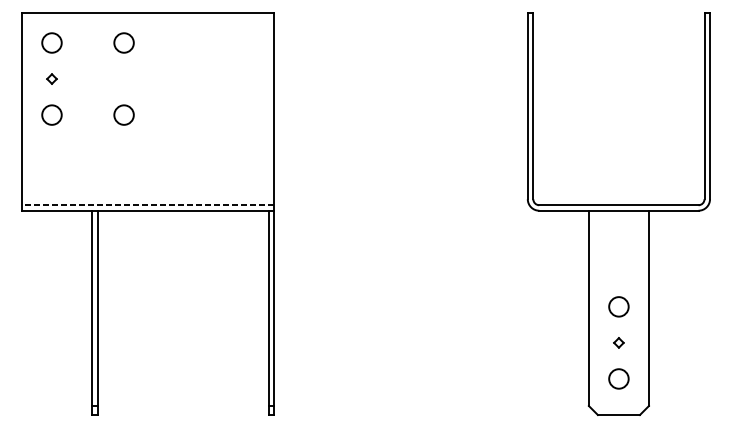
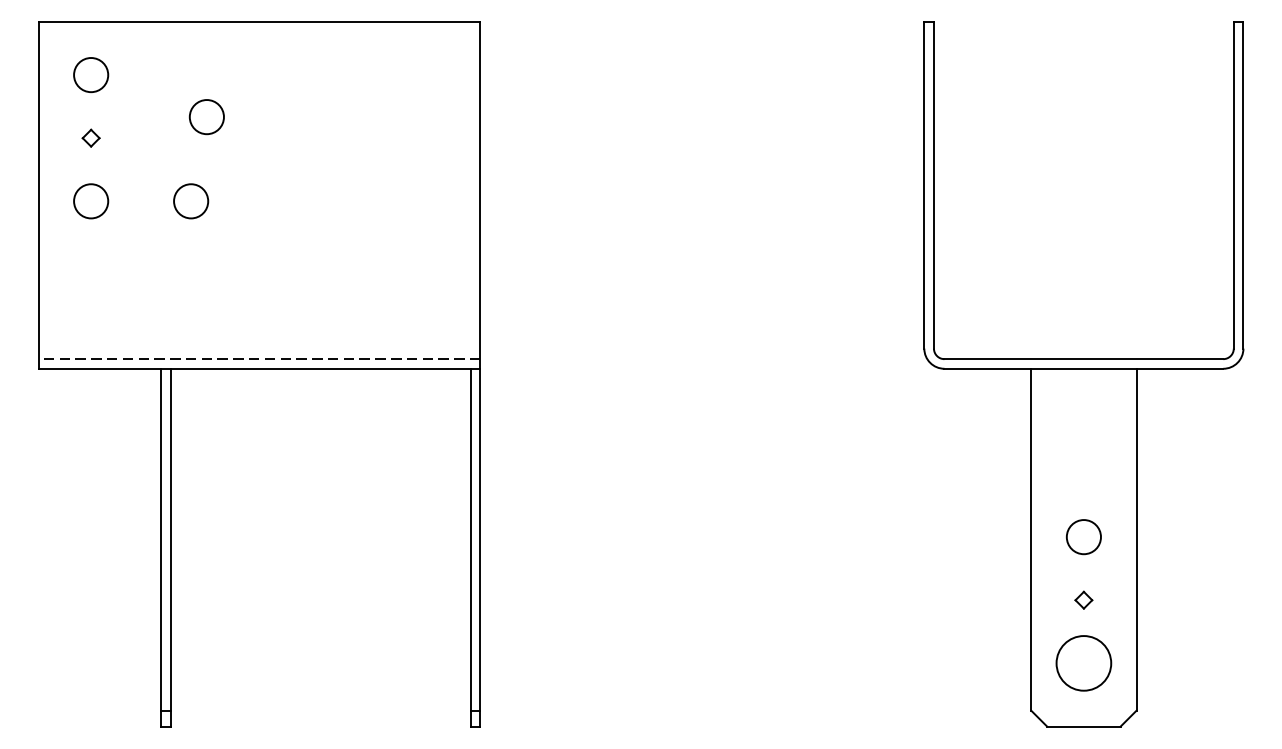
circle: (123, 42) -> (205, 116), moved
circle: (123, 114) -> (190, 200), moved
circle: (618, 378) -> (1083, 662), size x1.6

